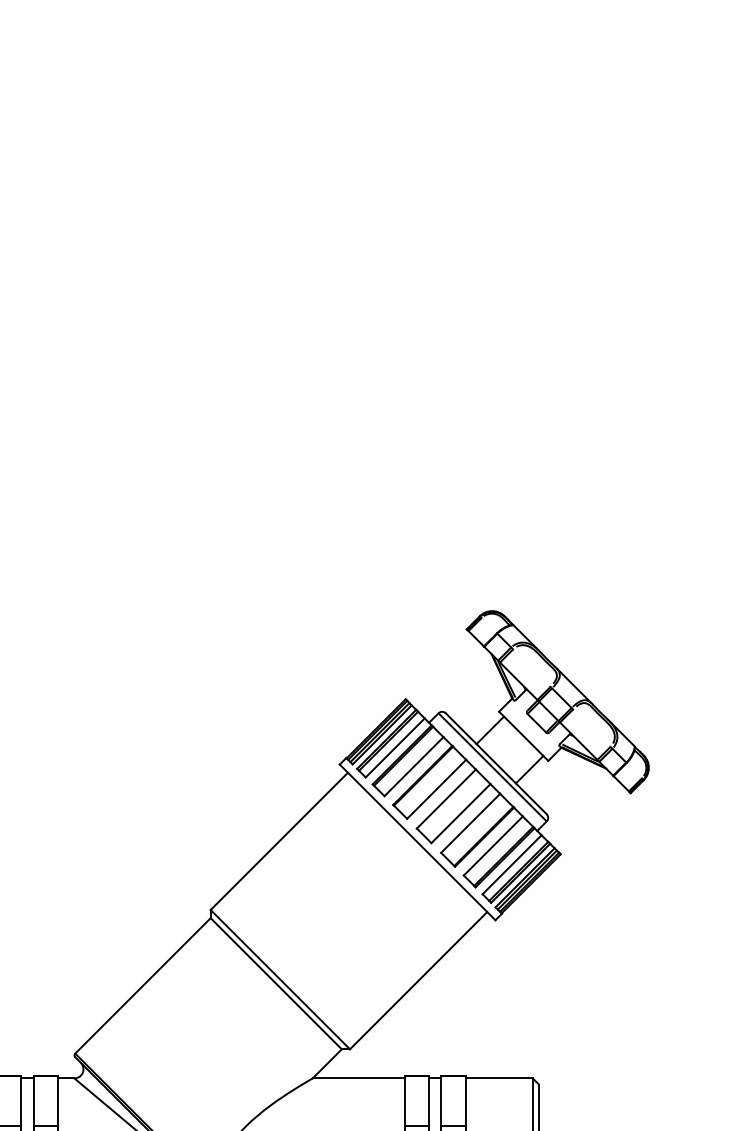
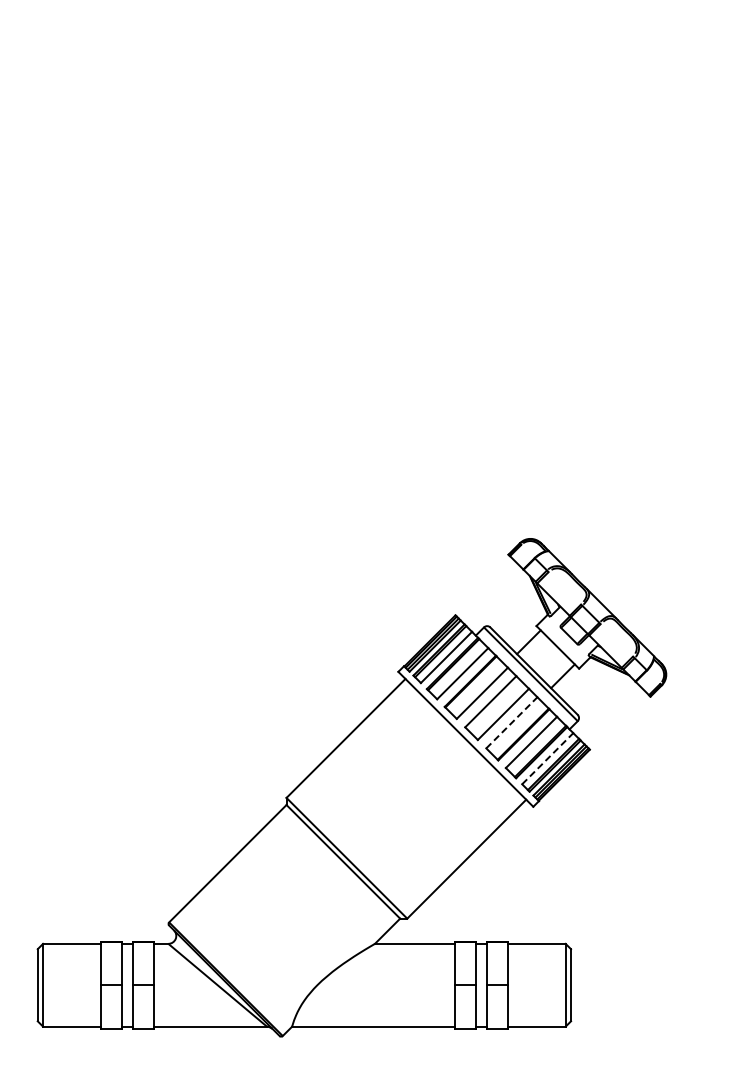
line: (471, 822) -> (512, 722), solid -> dashed
line: (512, 864) -> (548, 758), solid -> dashed

